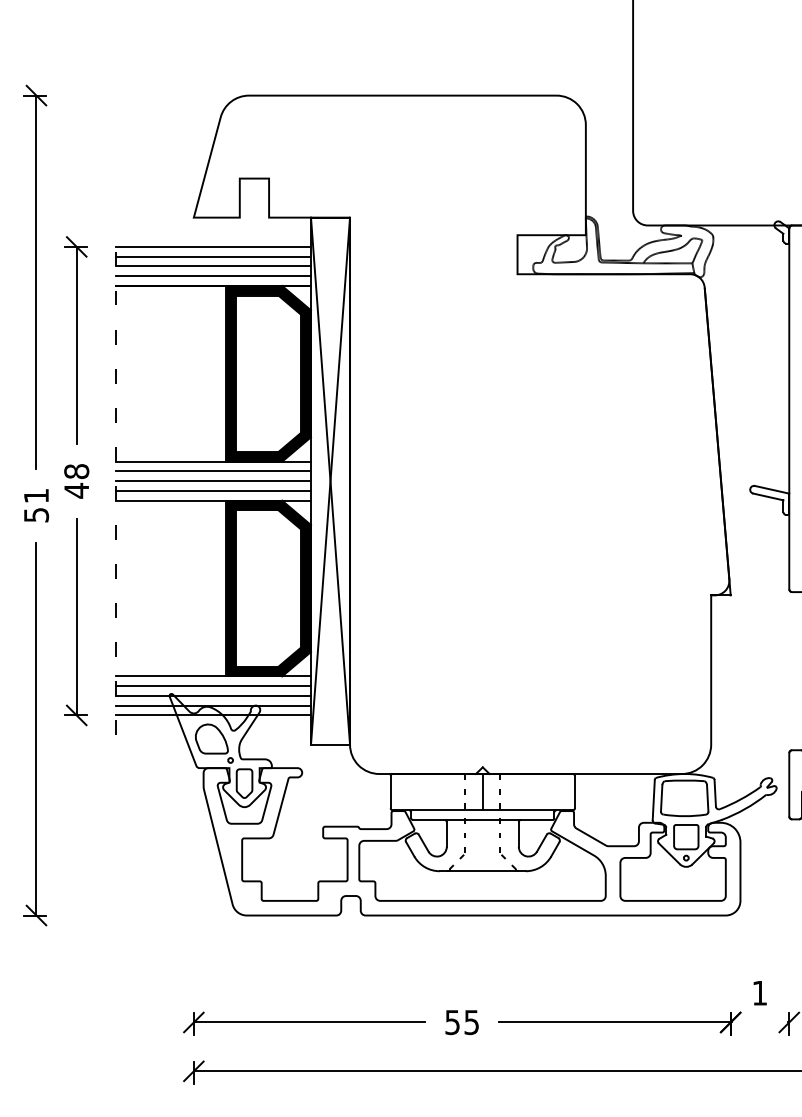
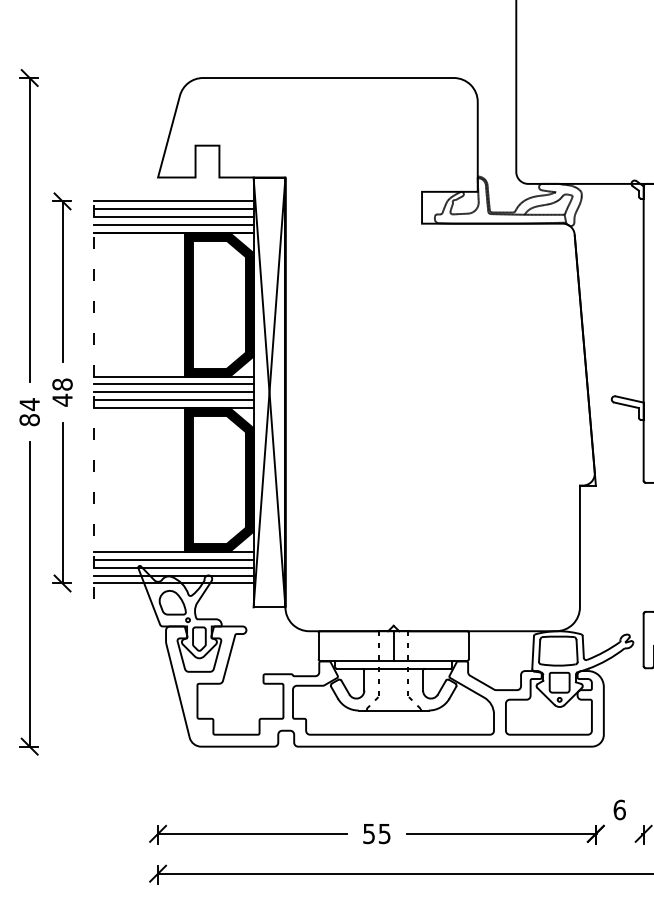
text: (36, 505) -> (29, 412), 51 -> 84
text: (759, 992) -> (619, 809), 1 -> 6

